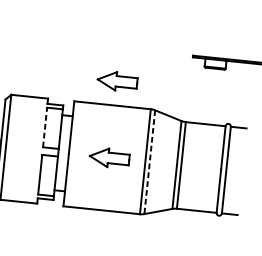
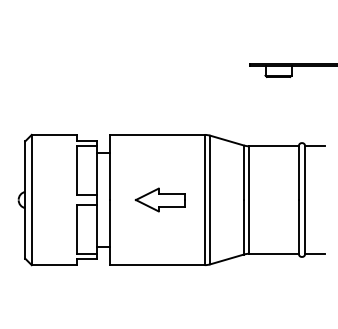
part: (116, 80) -> (159, 104), removed
line: (45, 127) -> (77, 170), dashed -> solid
line: (149, 162) -> (210, 200), dashed -> solid

